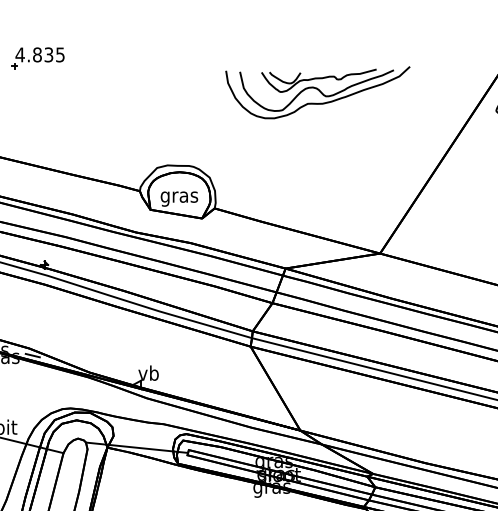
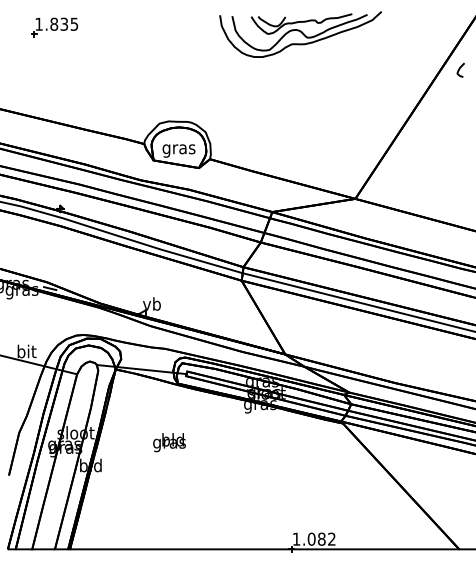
text: (19, 53) -> (38, 23), 4.835 -> 1.835
part: (317, 92) -> (300, 34), moved

